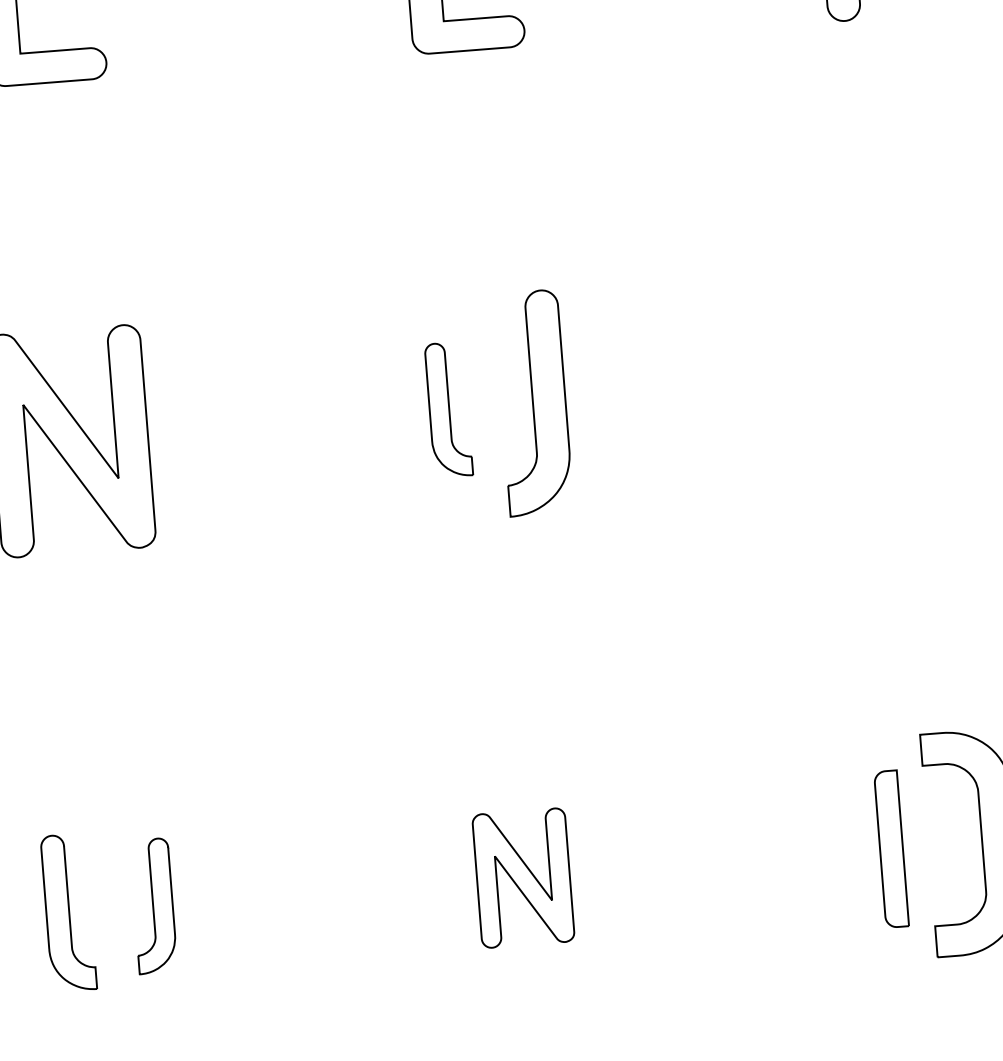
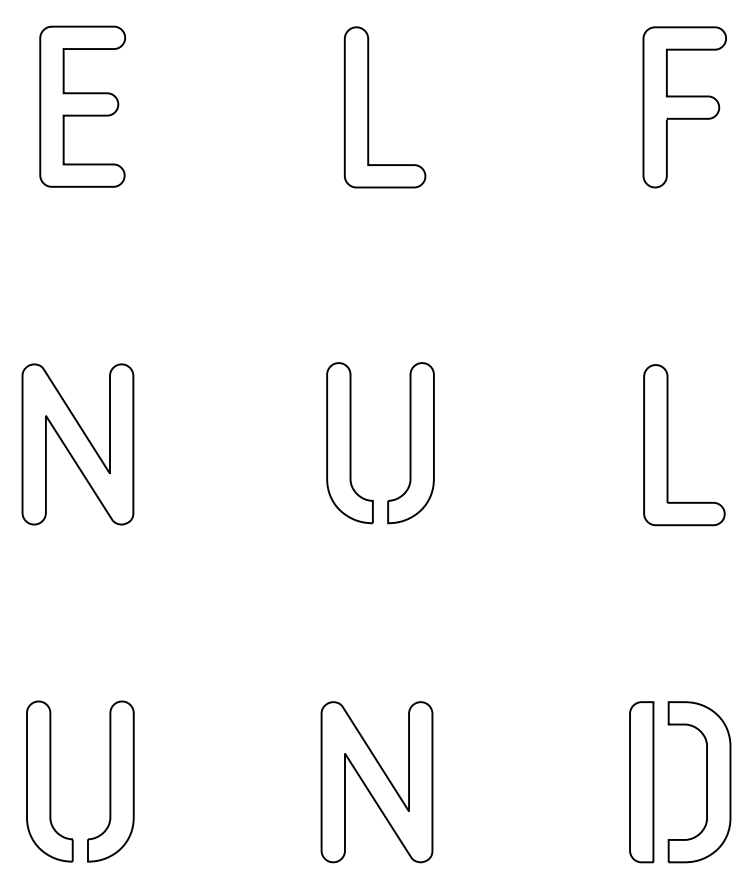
part: (891, 378) -> (668, 445), added
part: (448, 410) -> (349, 443), size x1.67
part: (891, 849) -> (641, 782), size x1.43
part: (522, 878) -> (376, 782), size x1.67
part: (153, 906) -> (110, 781), size x1.67
part: (68, 912) -> (49, 781), size x1.43

